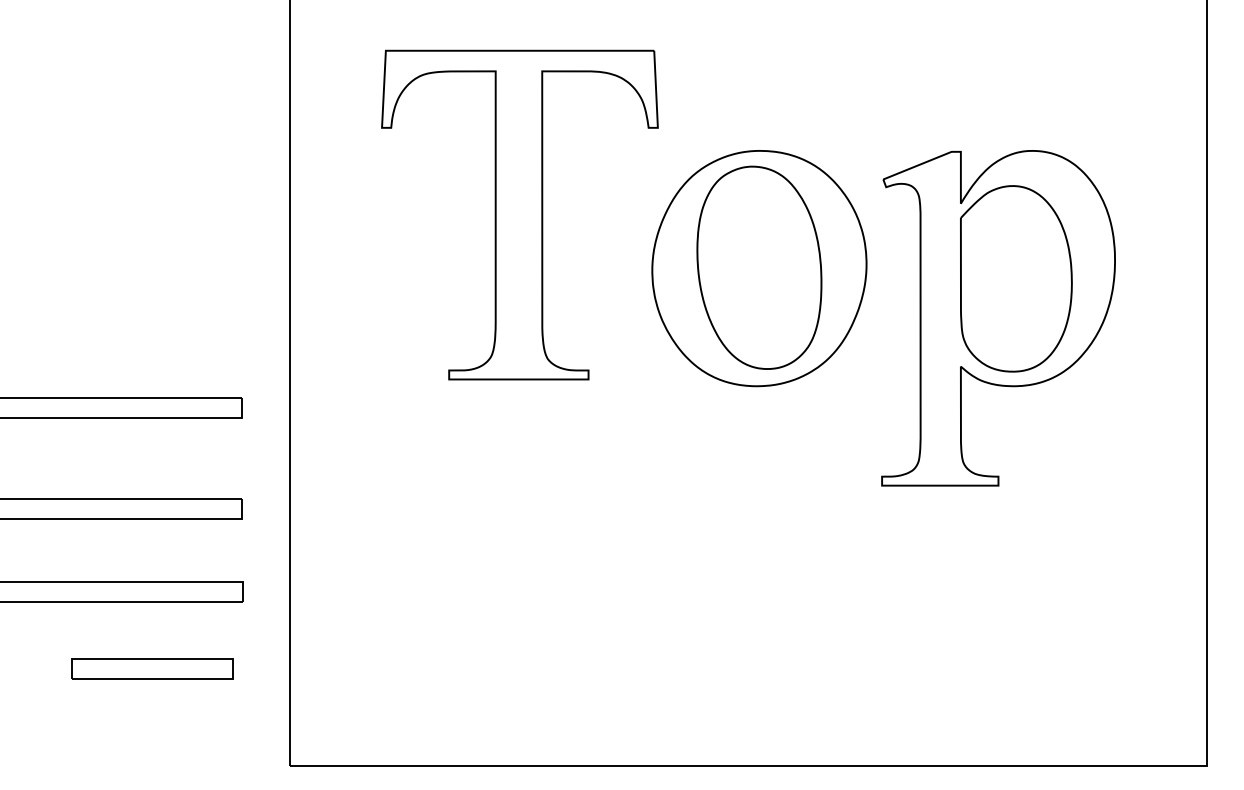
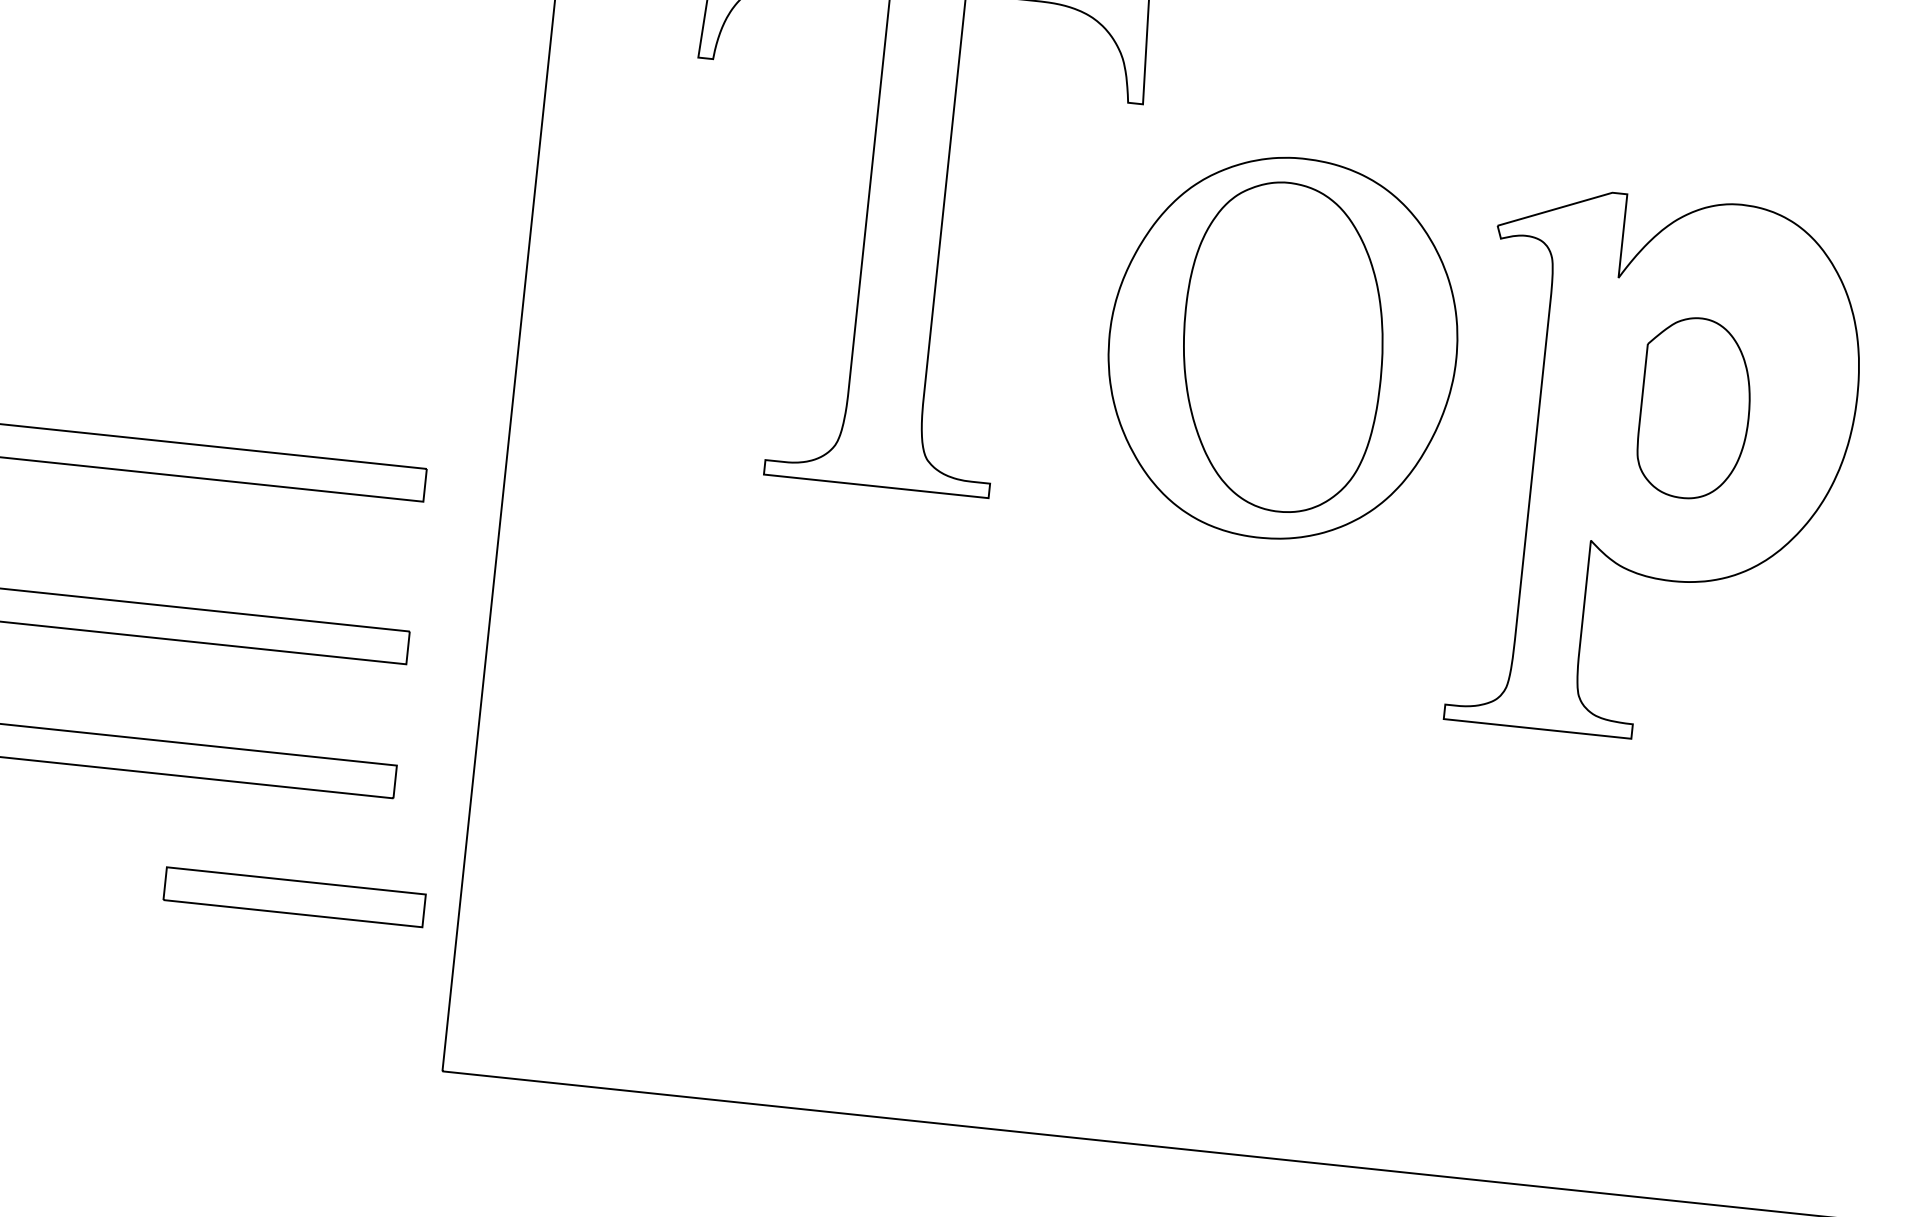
part: (1016, 278) -> (1695, 407), size x0.6
part: (152, 668) -> (294, 896), moved

